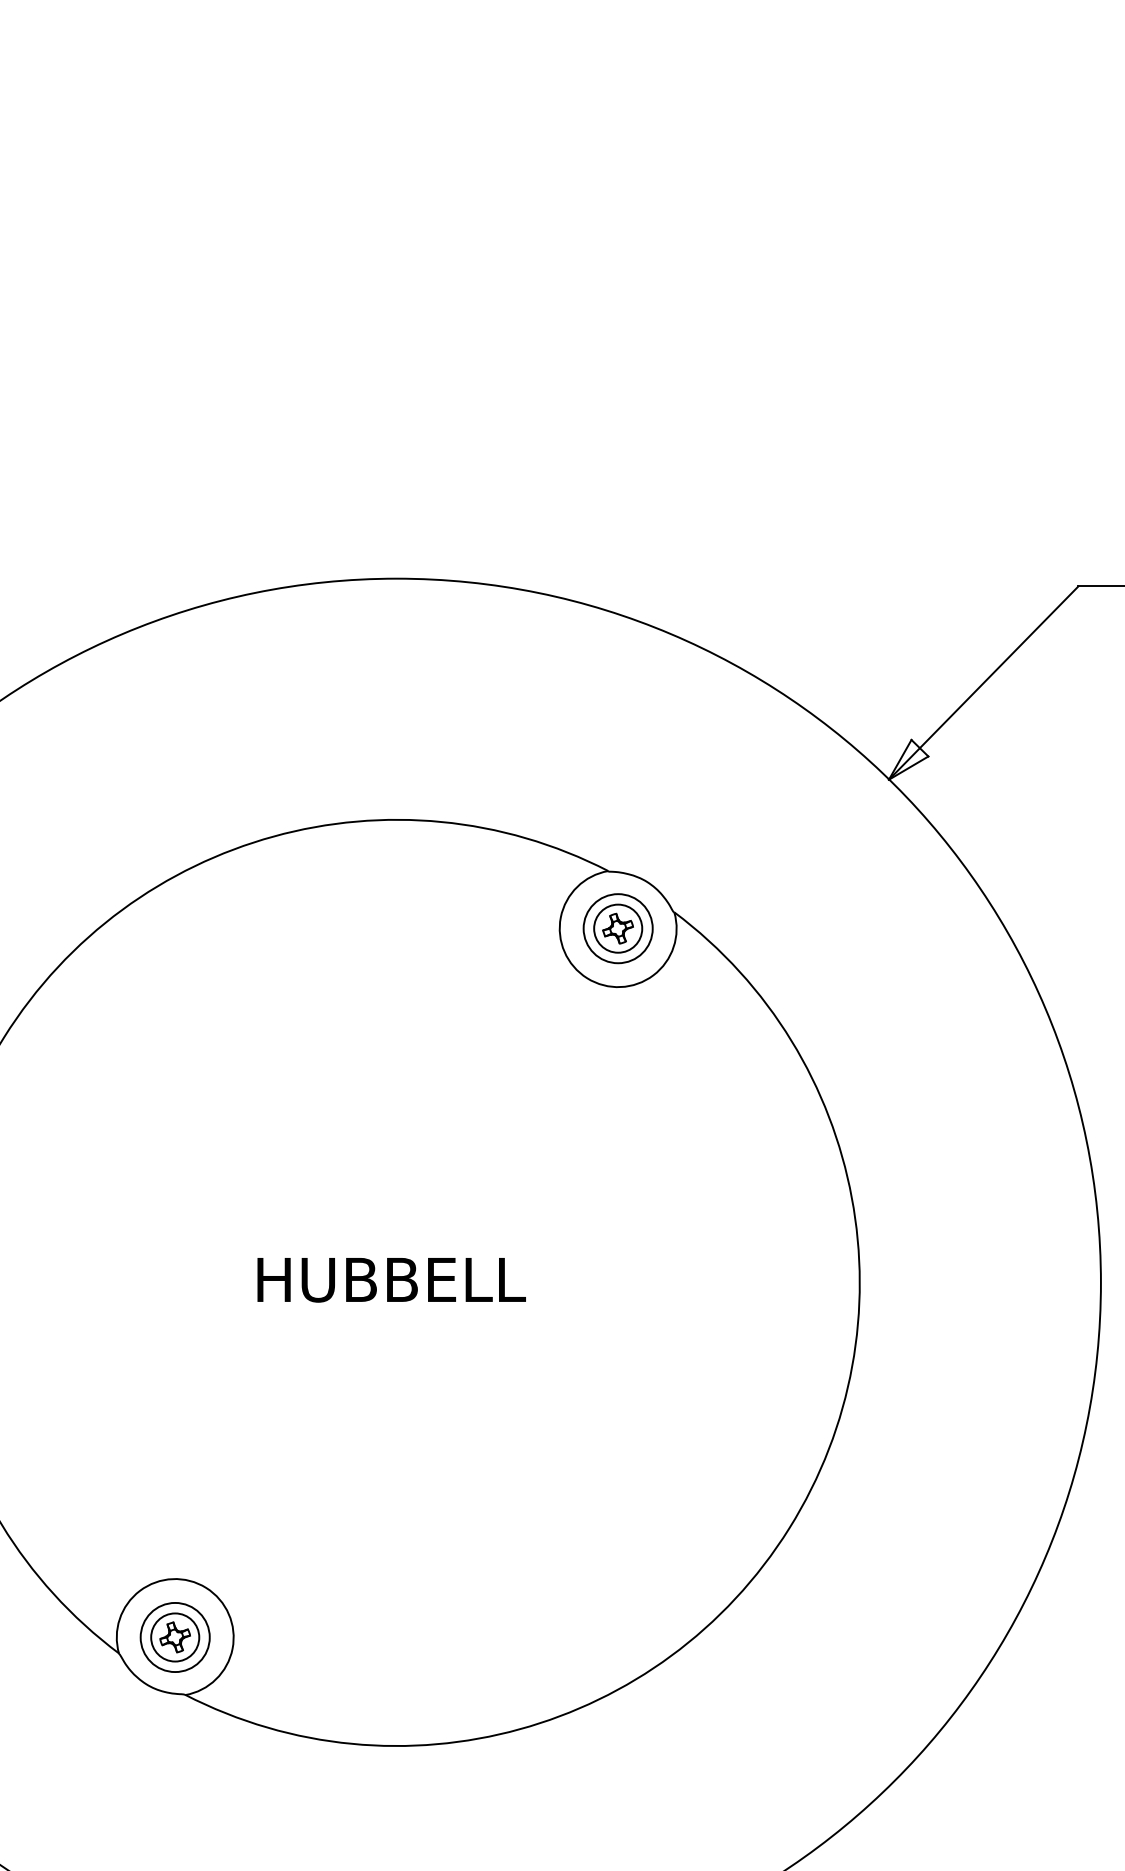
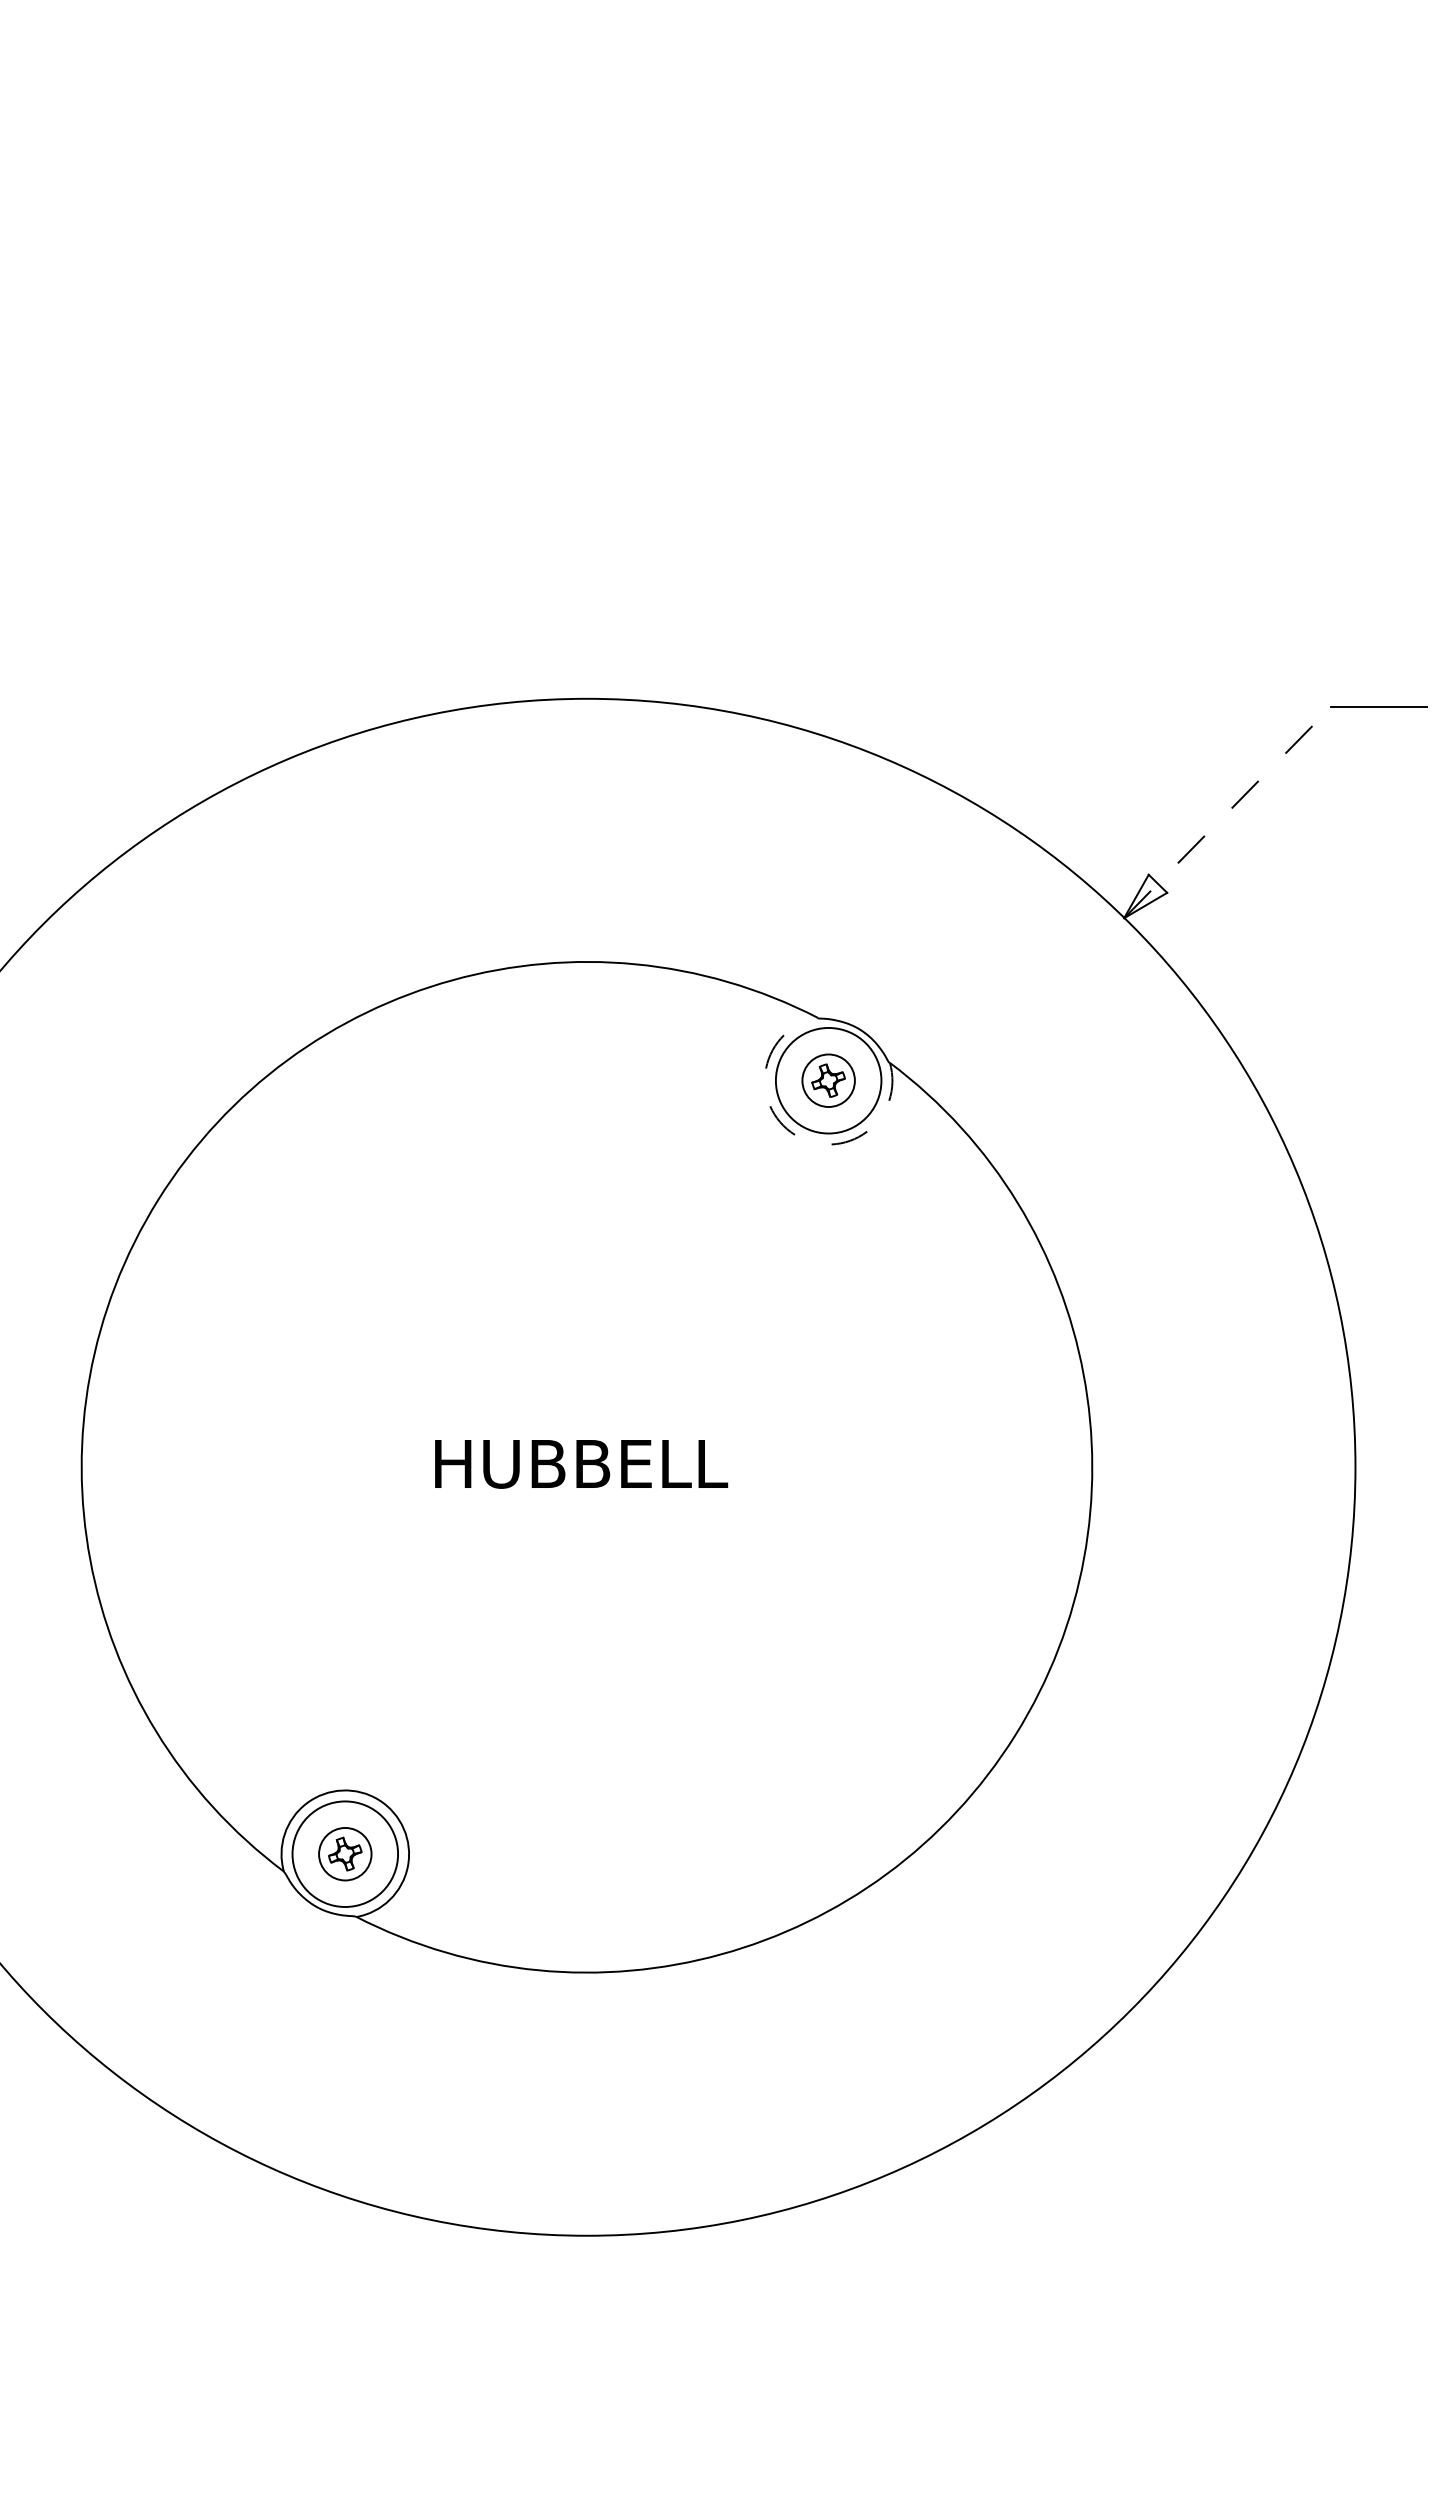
line: (983, 682) -> (1227, 812), solid -> dashed
circle: (618, 928) -> (828, 1080), size x1.4
arc: (586, 977) -> (794, 1134), solid -> dashed
circle: (175, 1636) -> (345, 1853), size x1.4

